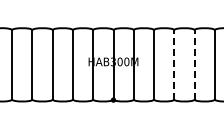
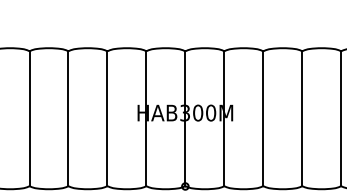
line: (174, 64) -> (302, 118), dashed -> solid
line: (194, 64) -> (341, 118), dashed -> solid

